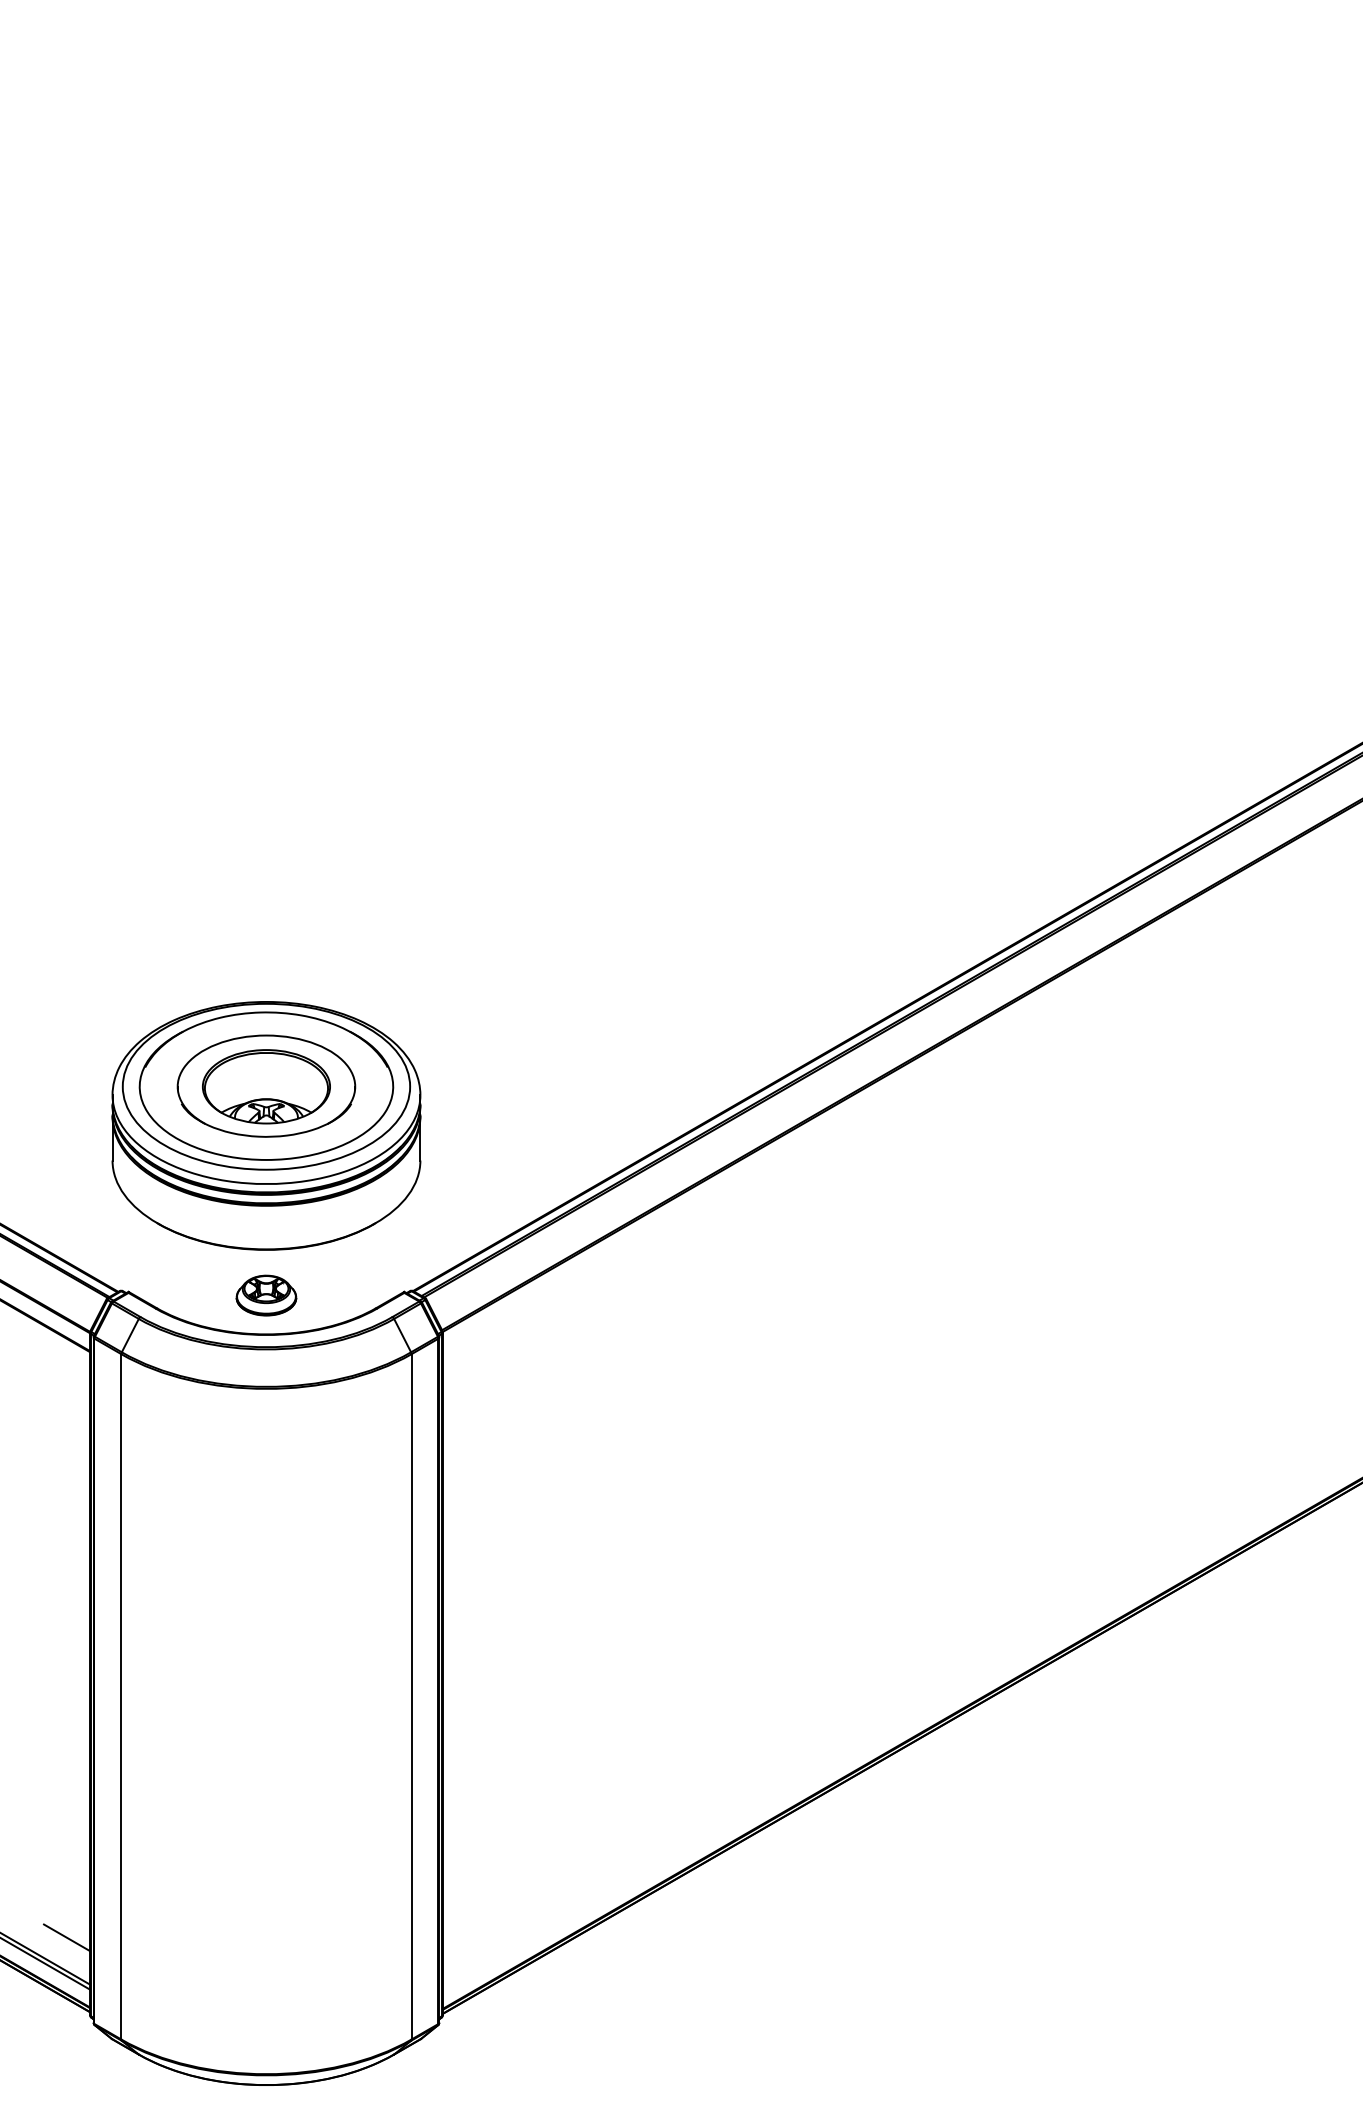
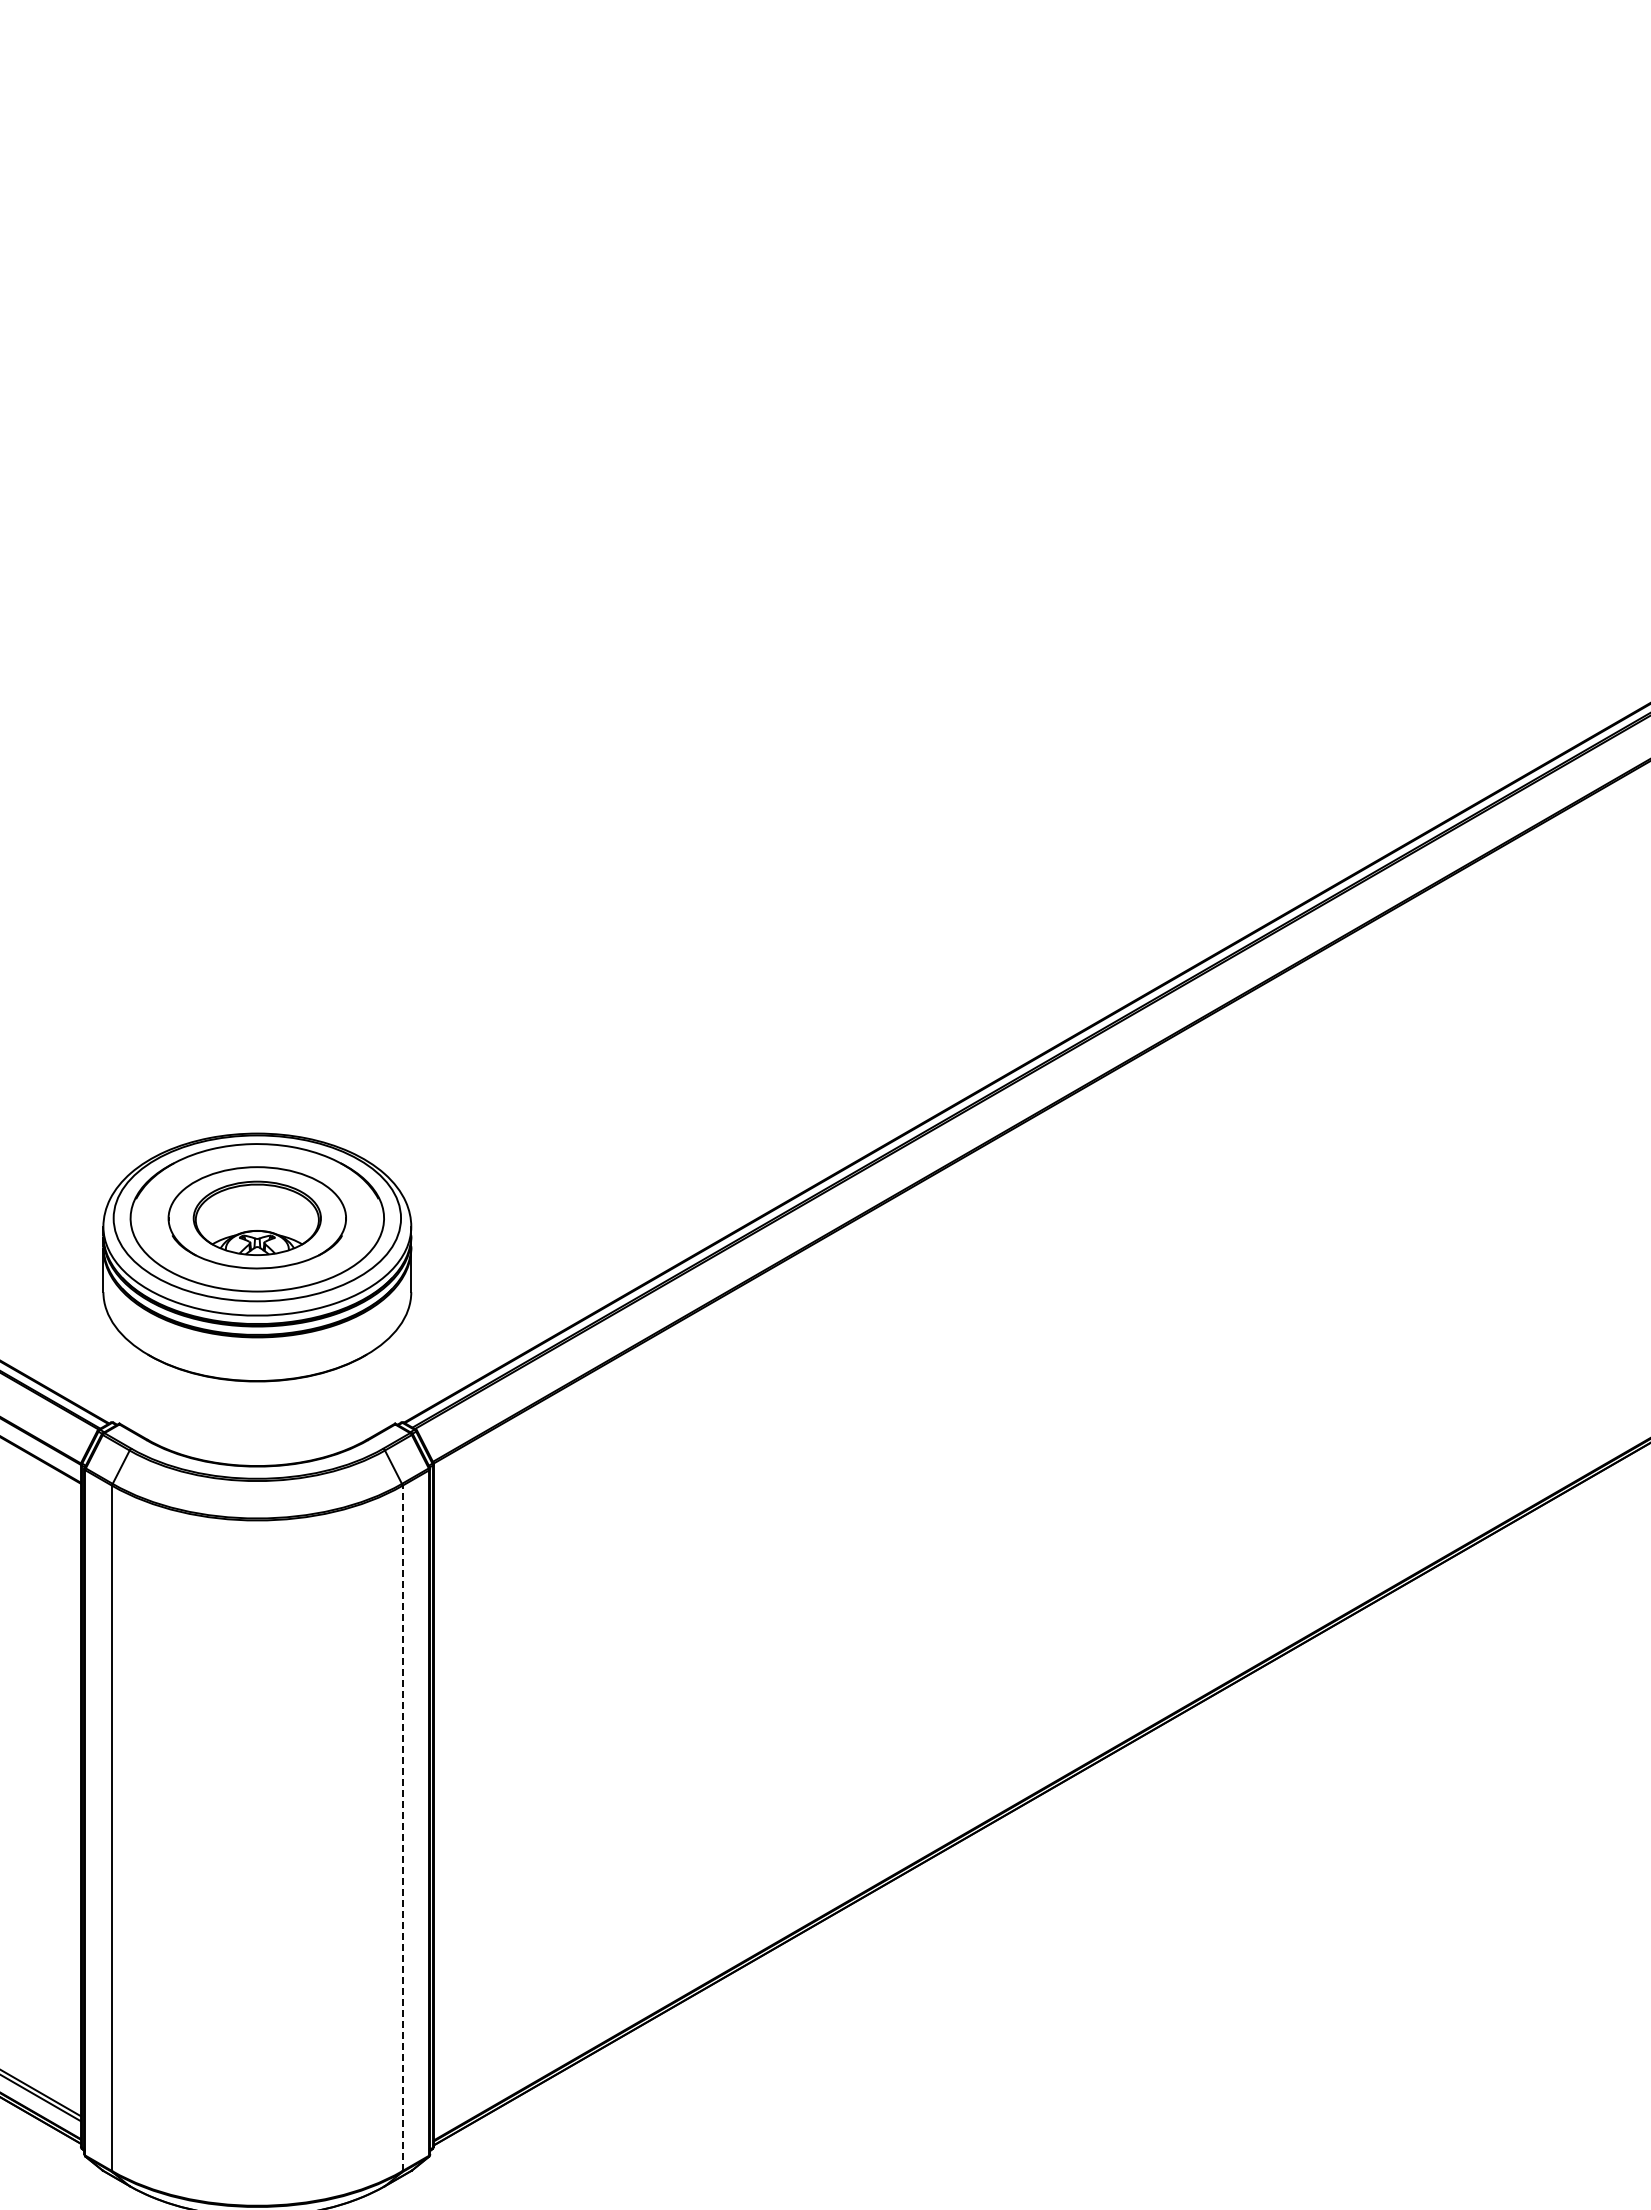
part: (266, 1295) -> (257, 1427), removed
line: (411, 1696) -> (402, 1828), solid -> dashed
line: (66, 1937) -> (57, 2069), removed

